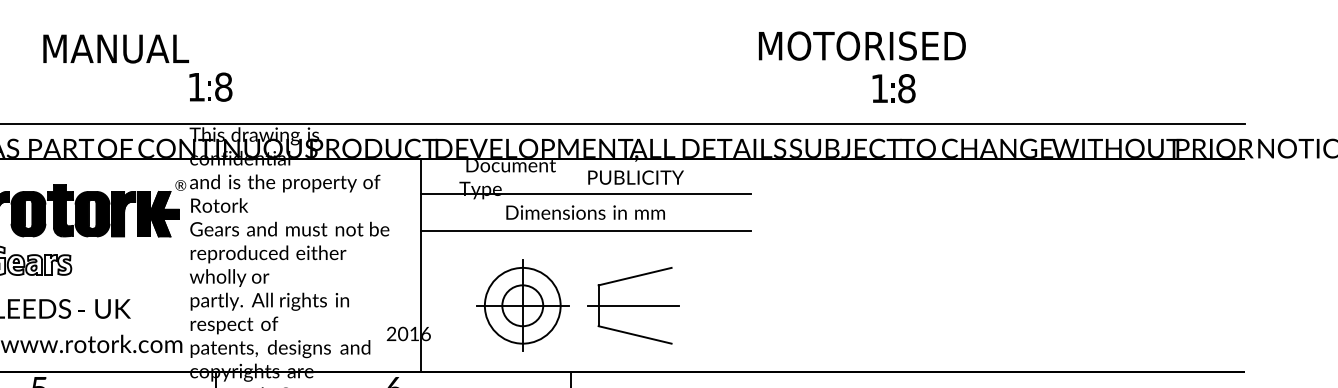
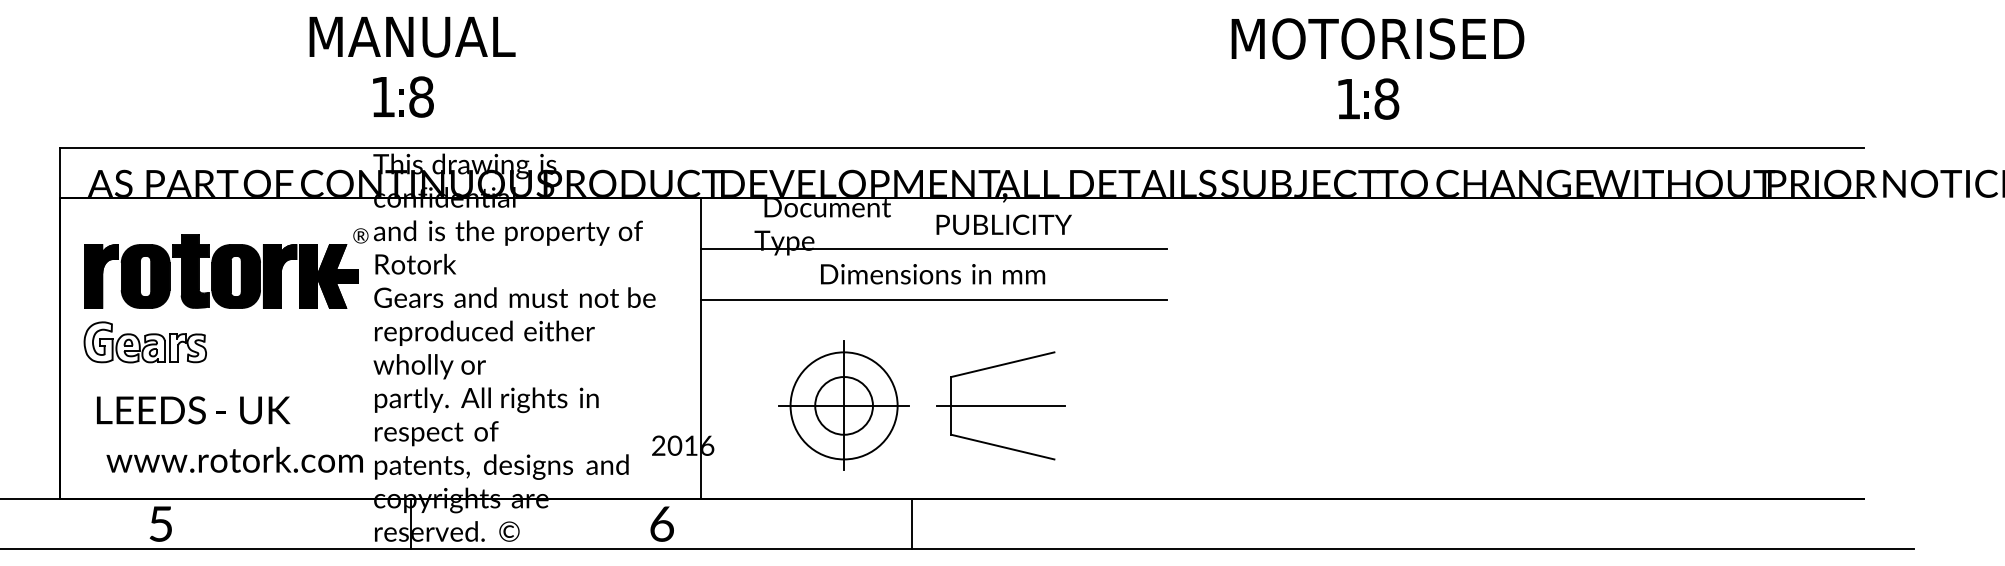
text: (862, 45) -> (1377, 38), moved
text: (116, 49) -> (412, 37), moved

